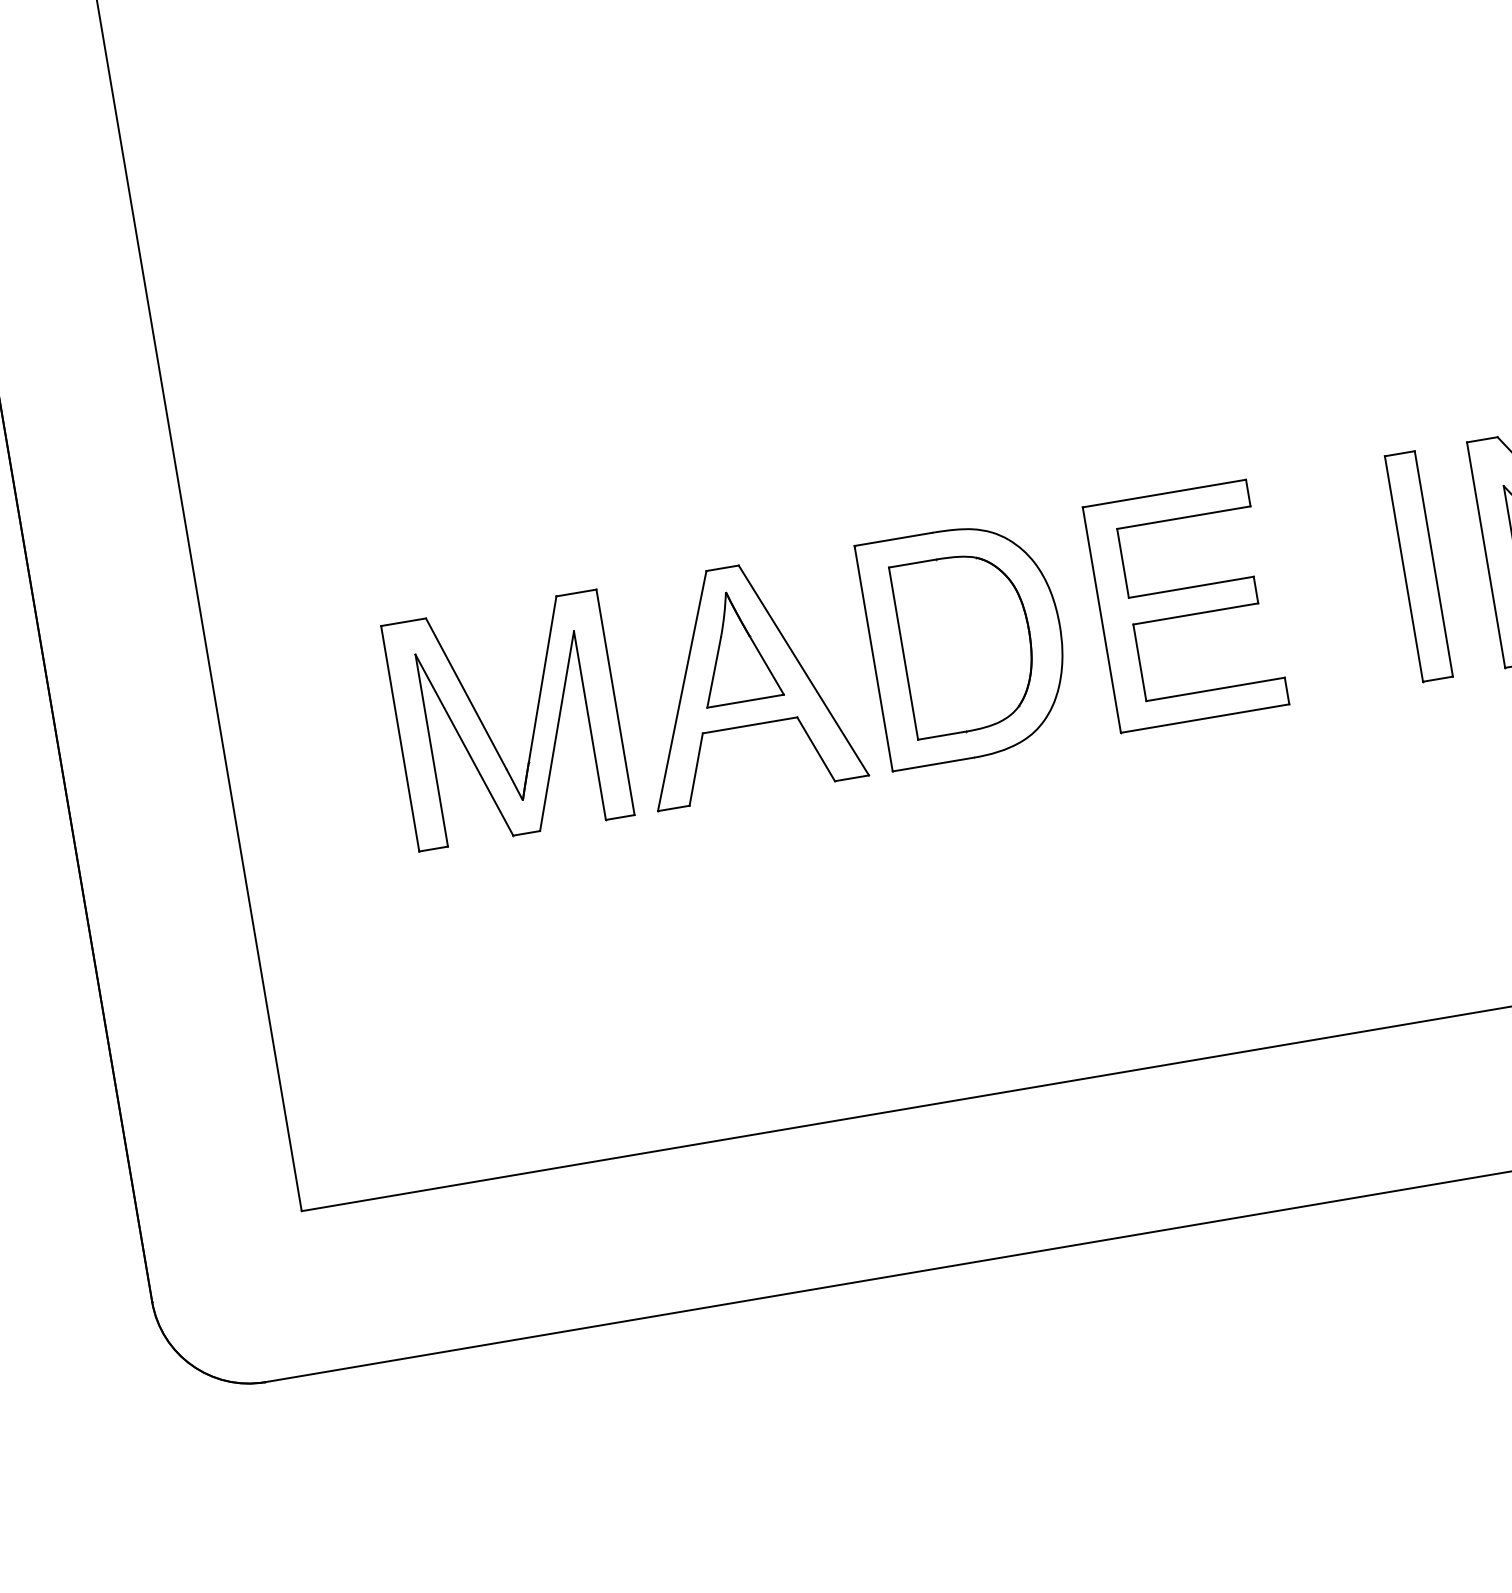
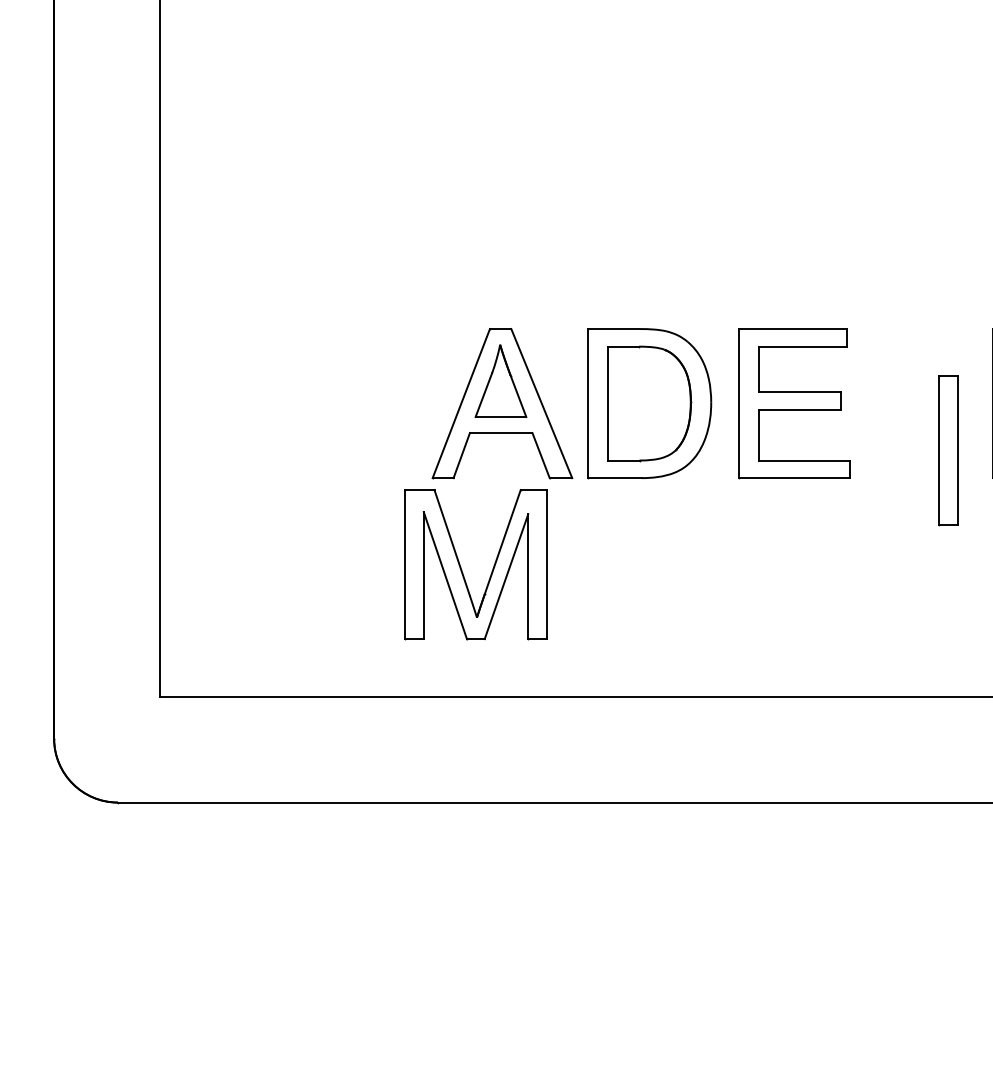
part: (1418, 566) -> (948, 450), moved
part: (488, 731) -> (462, 569), moved

